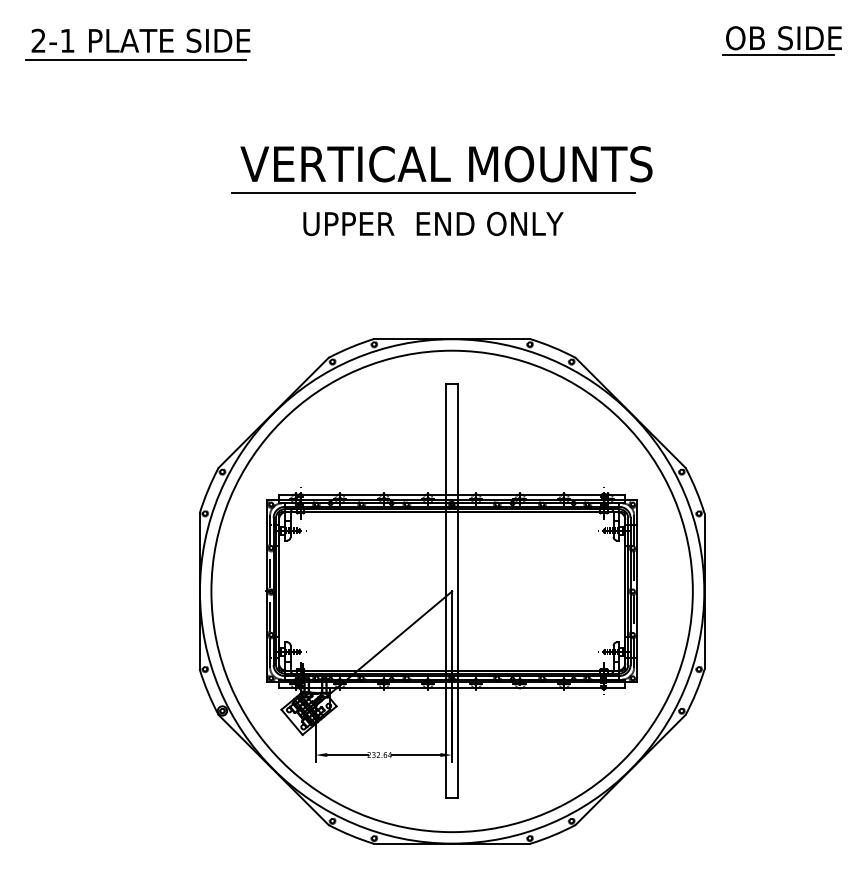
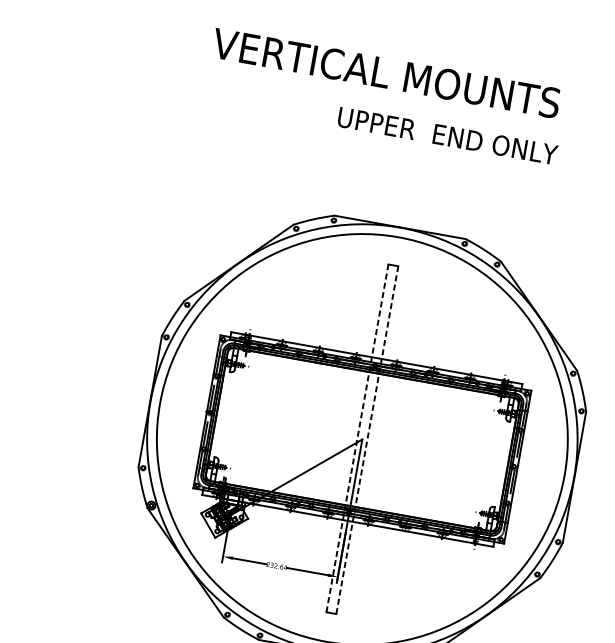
text: (446, 164) -> (386, 73), moved
line: (433, 193) -> (406, 102), removed
text: (433, 223) -> (447, 135), moved
line: (446, 591) -> (357, 438), solid -> dashed
line: (458, 591) -> (367, 440), solid -> dashed

